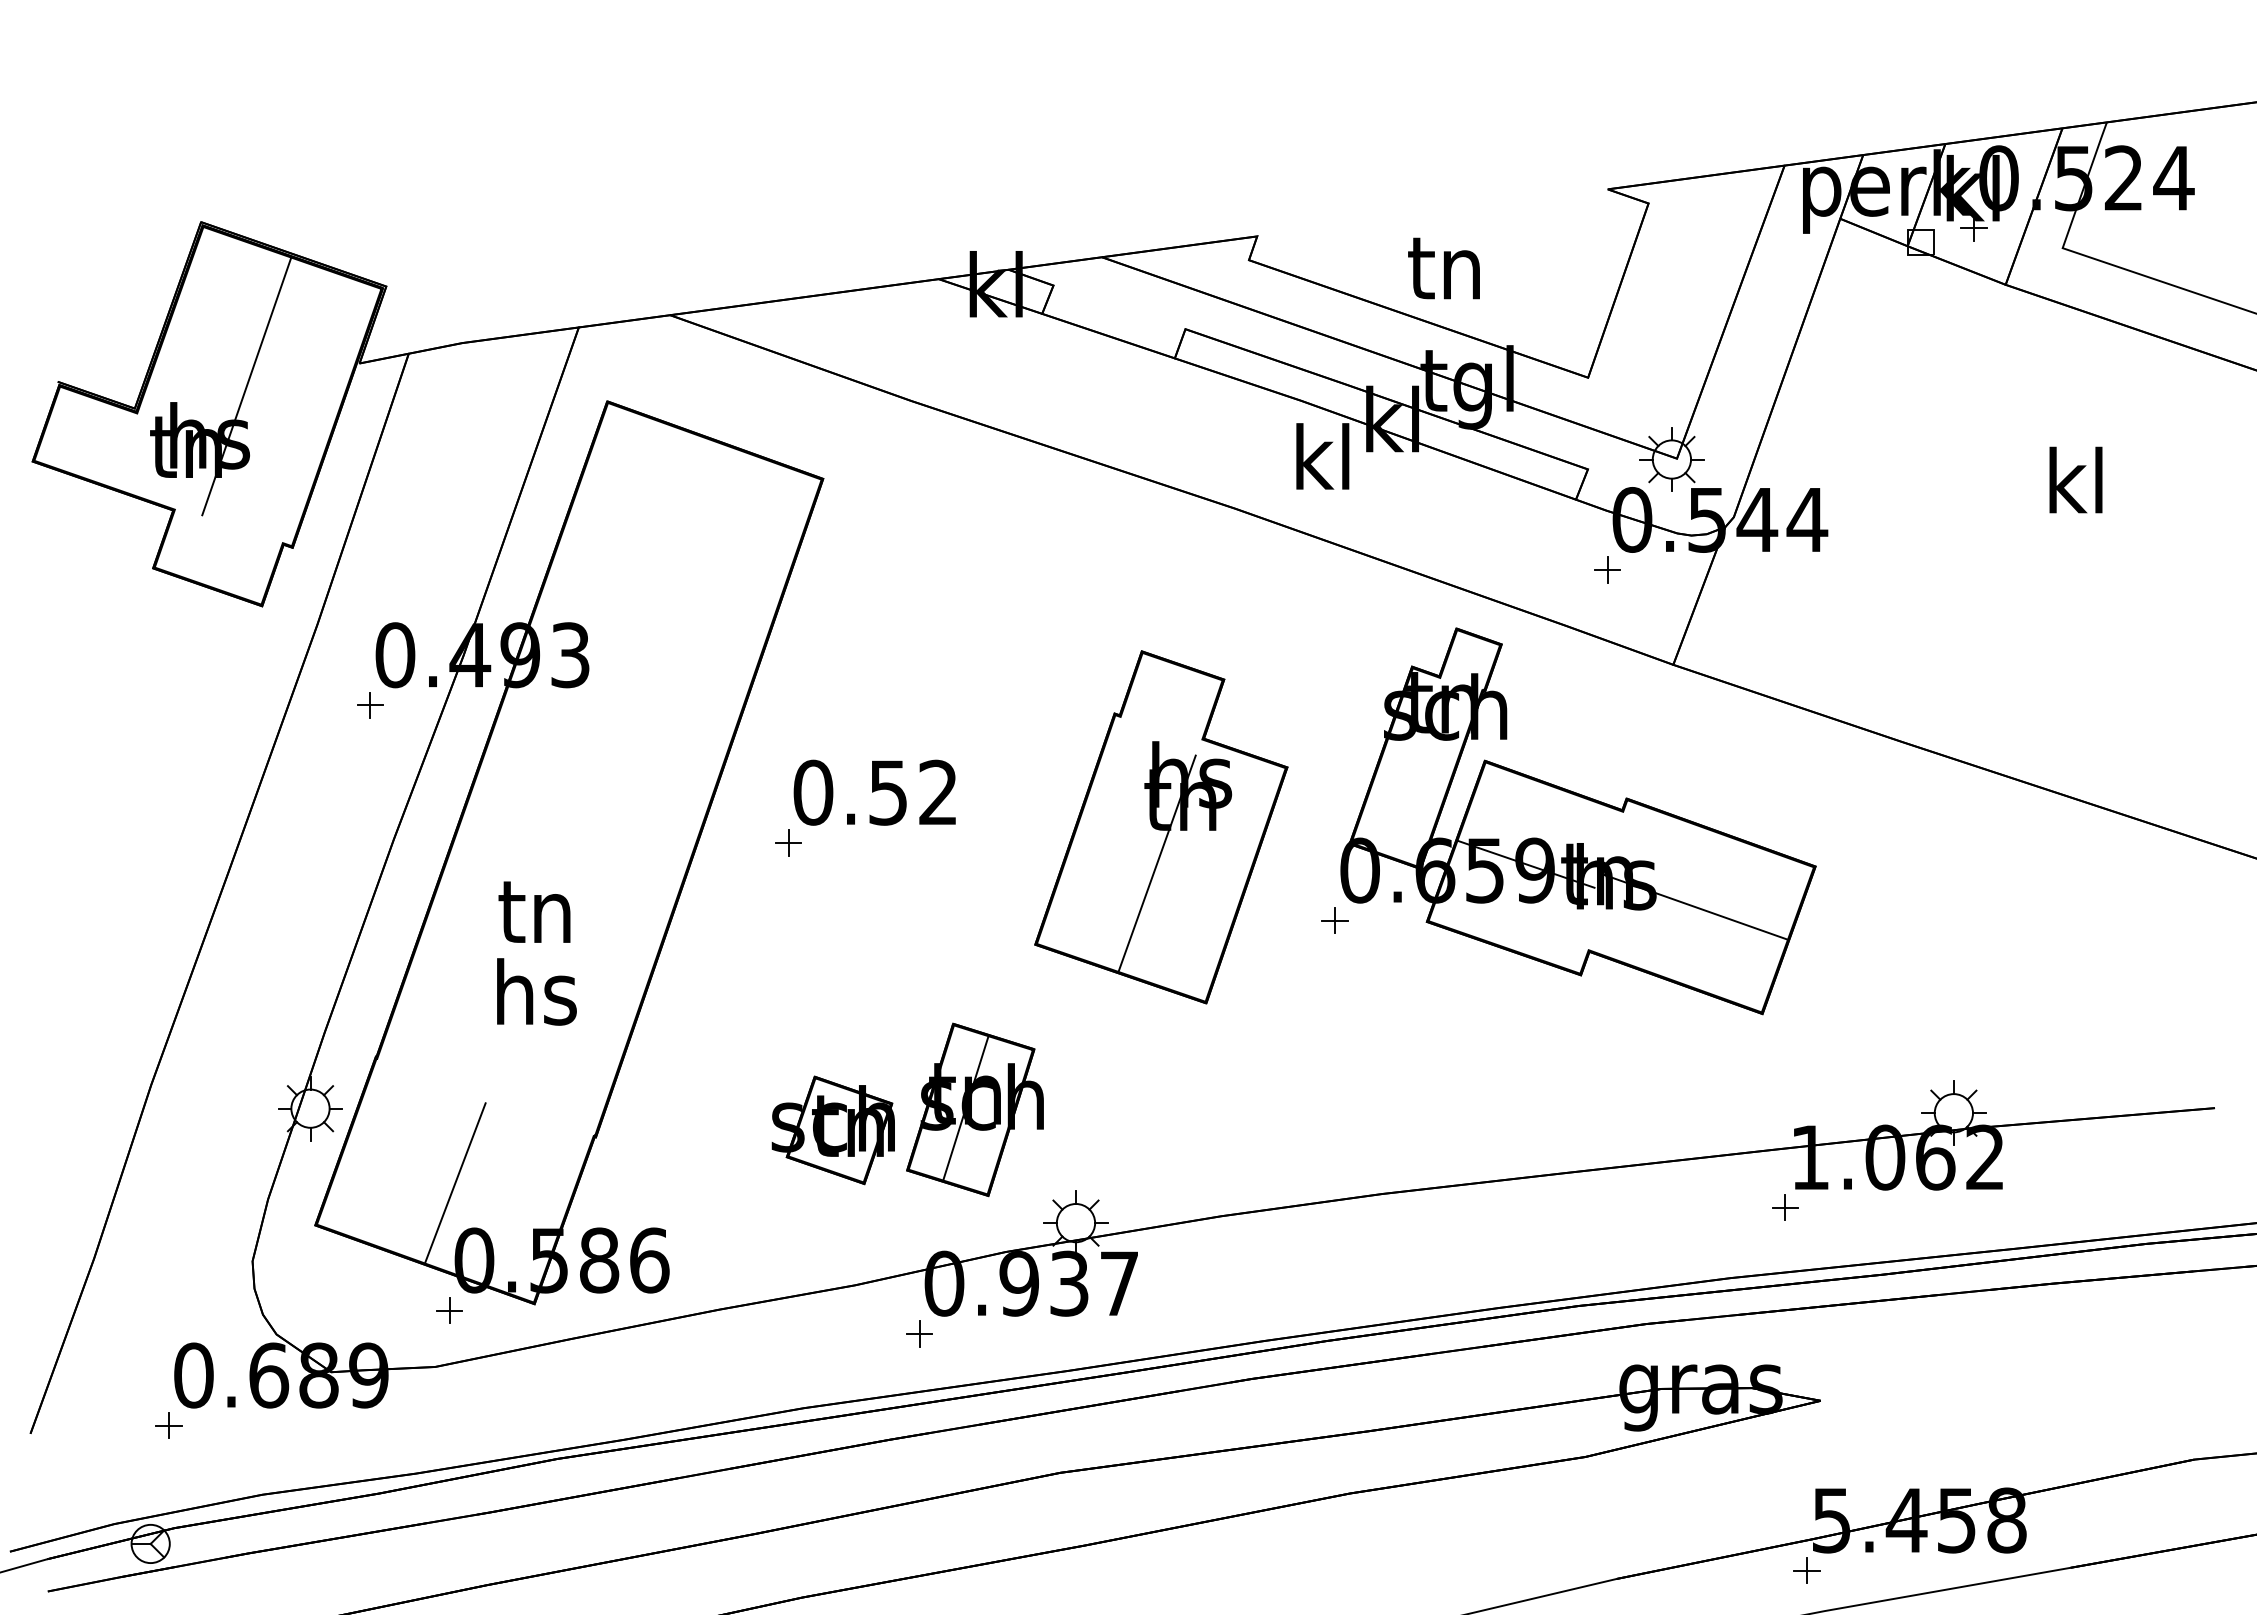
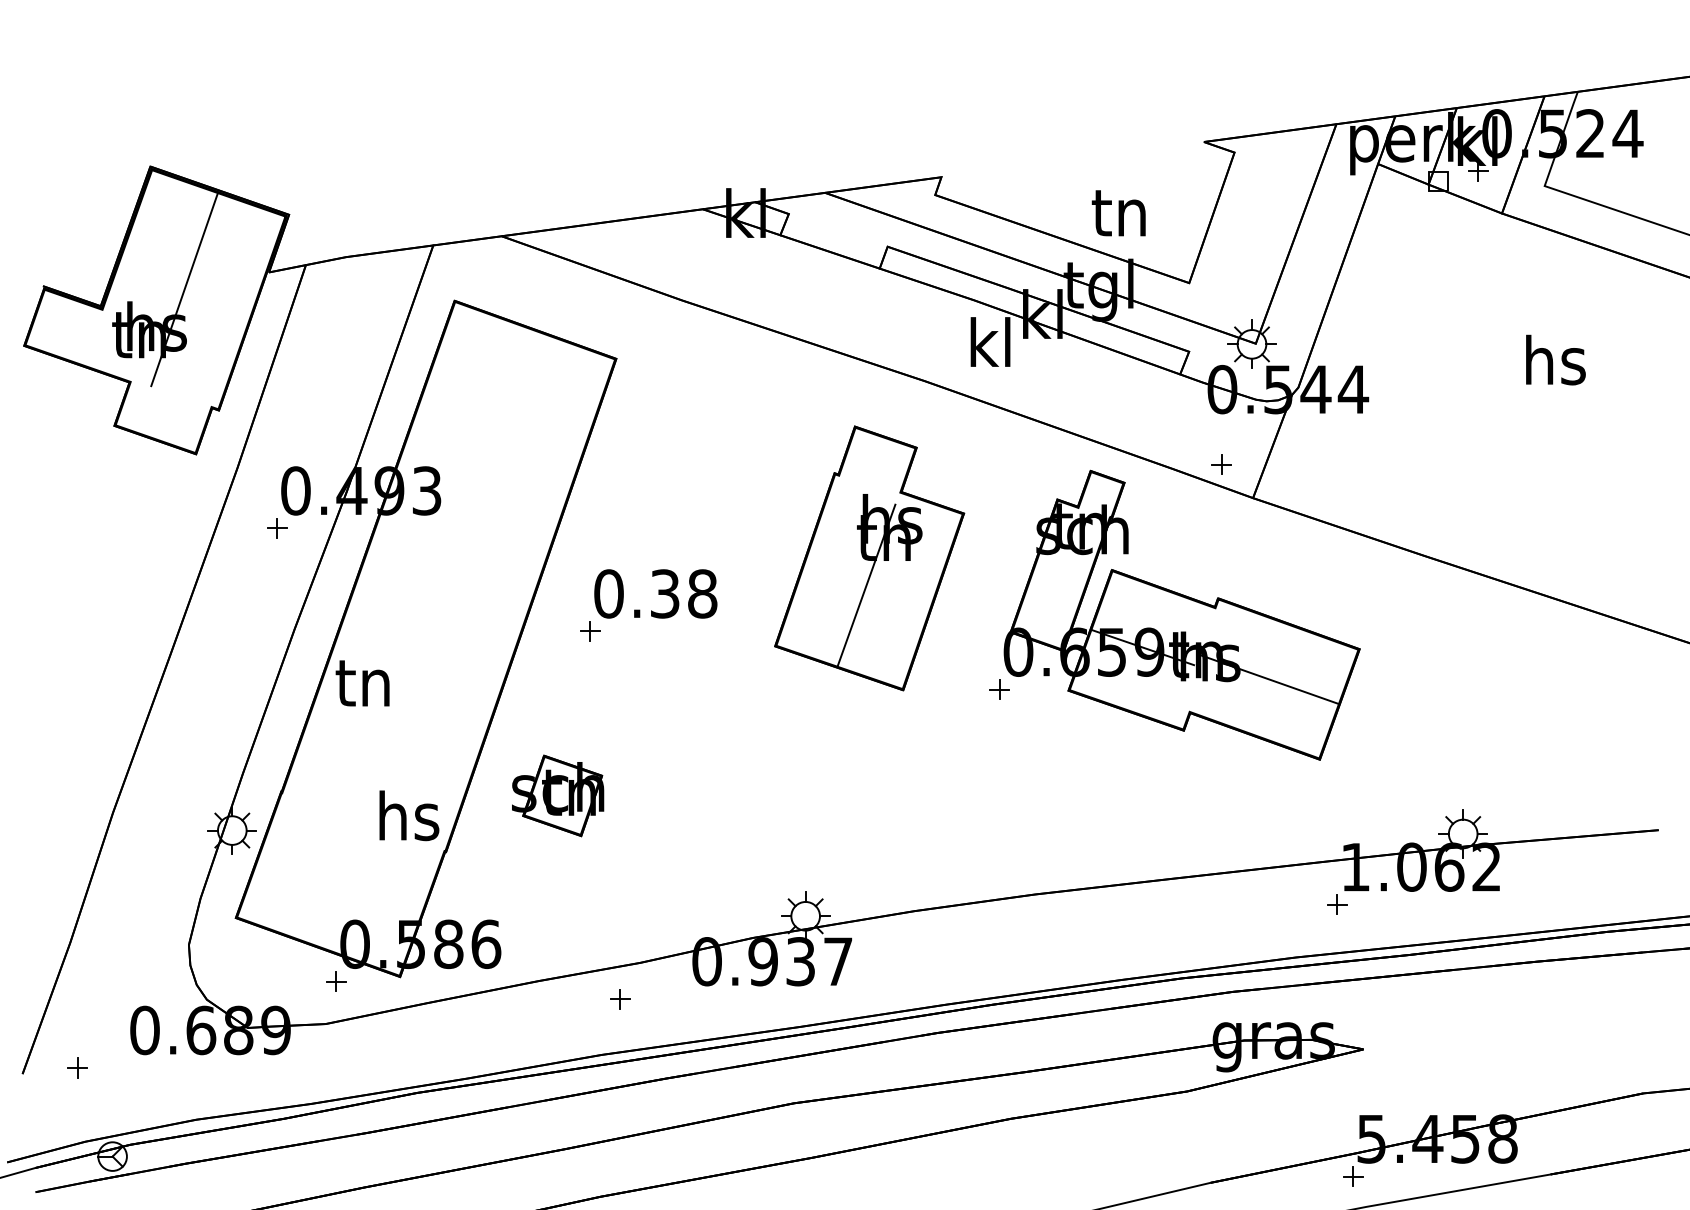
text: (1443, 268) -> (1118, 213), moved
text: (2077, 480) -> (1555, 360), kl -> hs
part: (1607, 569) -> (1221, 464), moved
text: (914, 792) -> (684, 593), 0.52 -> 0.38
part: (1161, 827) -> (869, 558), moved
text: (534, 911) -> (362, 682), moved
text: (536, 991) -> (409, 815), moved
part: (974, 1109) -> (729, 831), removed
part: (832, 1130) -> (557, 795), moved
line: (455, 1182) -> (340, 885), removed
part: (919, 1333) -> (620, 998), moved
part: (168, 1425) -> (77, 1067), moved

